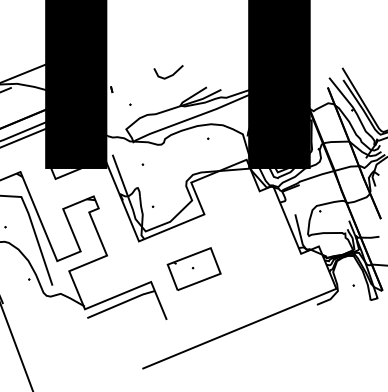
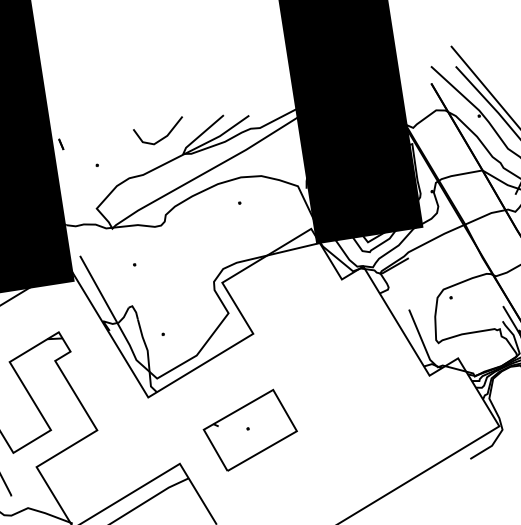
line: (169, 75) -> (161, 137), moved

